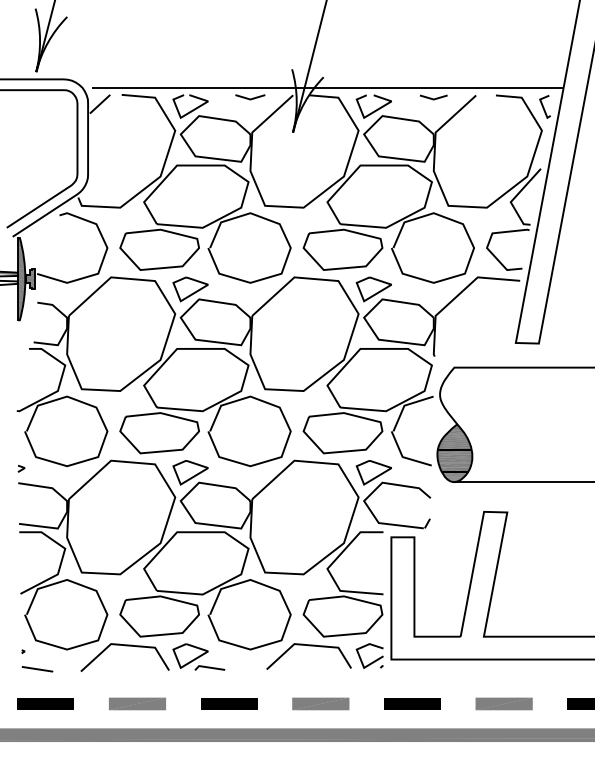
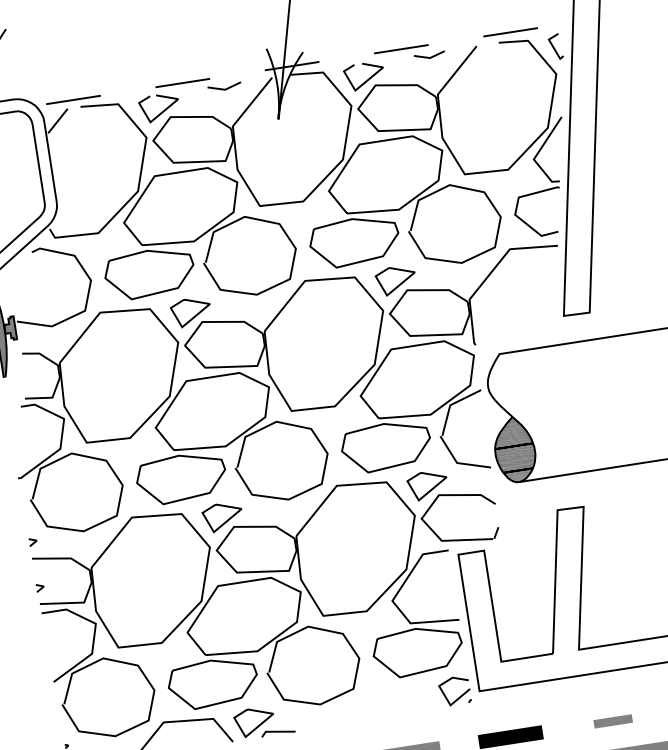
line: (327, 87) -> (309, 63), solid -> dashed
line: (21, 508) -> (40, 586), added
line: (308, 646) -> (384, 691), removed
part: (503, 703) -> (612, 720), size x0.6

